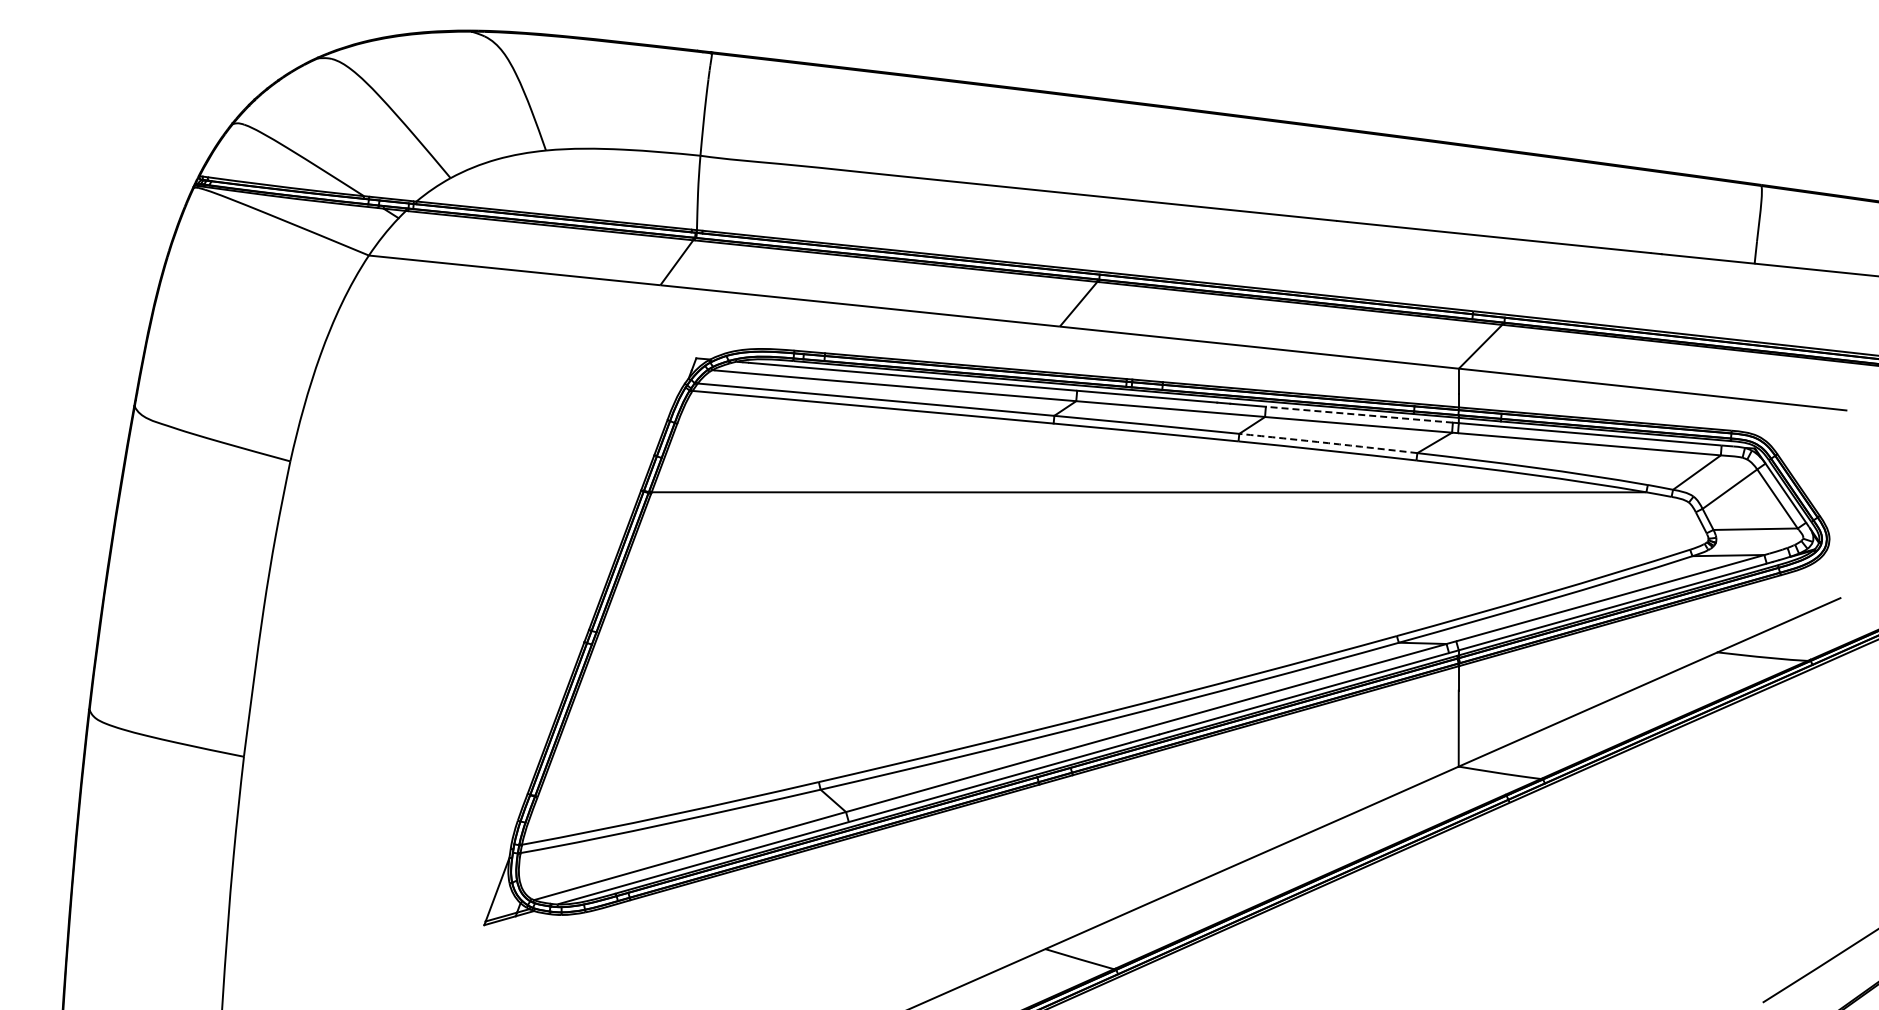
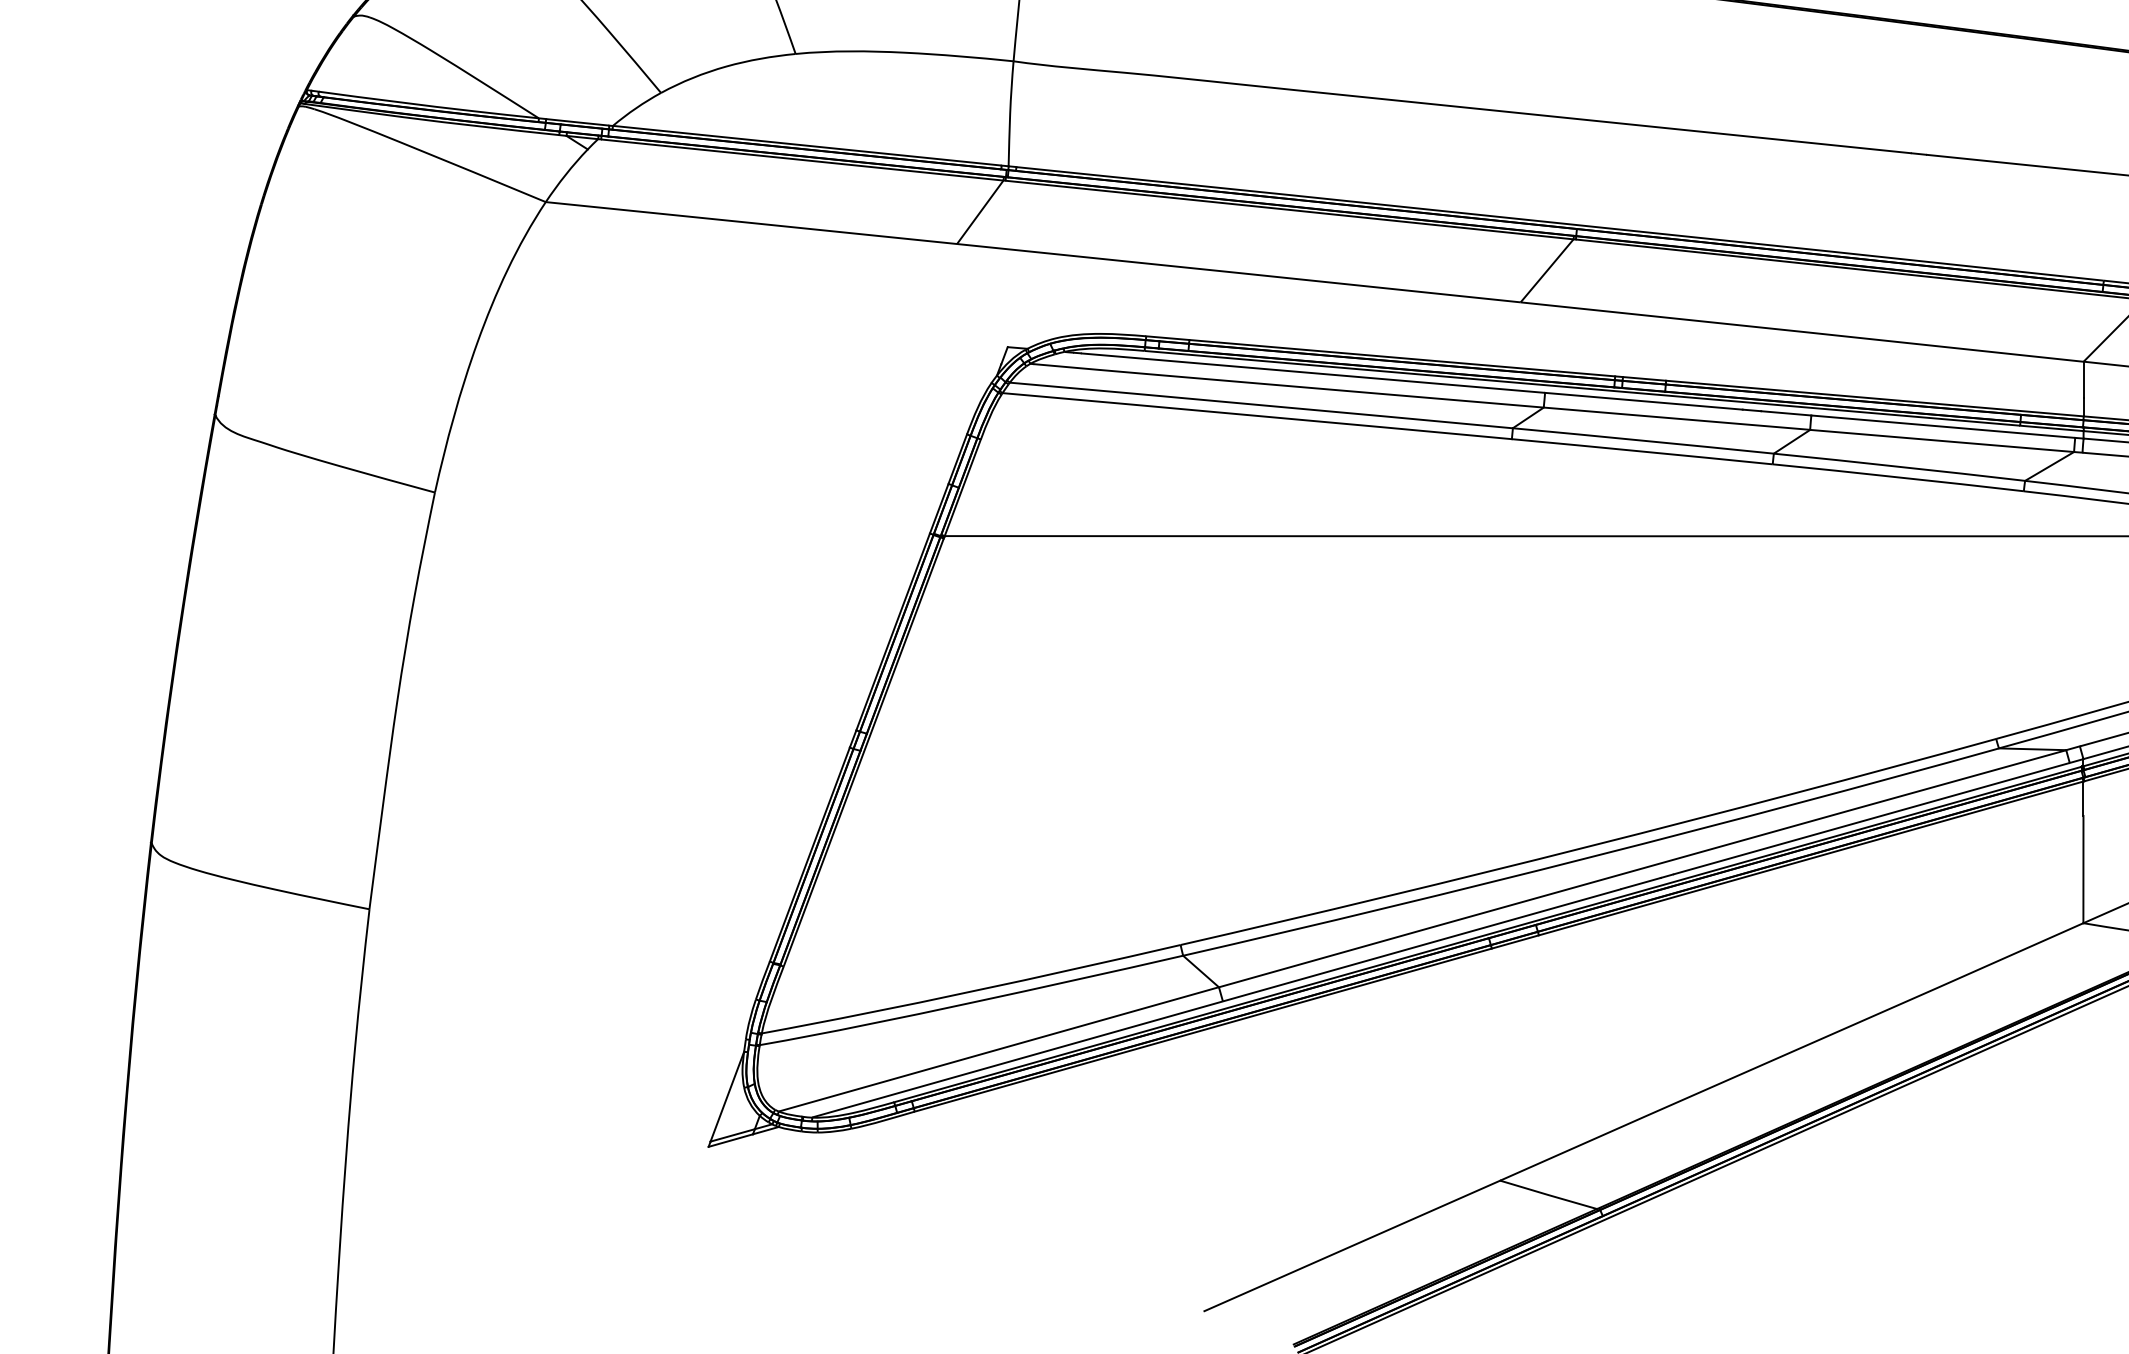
line: (1359, 414) -> (1943, 426), dashed -> solid
arc: (1328, 443) -> (1899, 467), dashed -> solid

